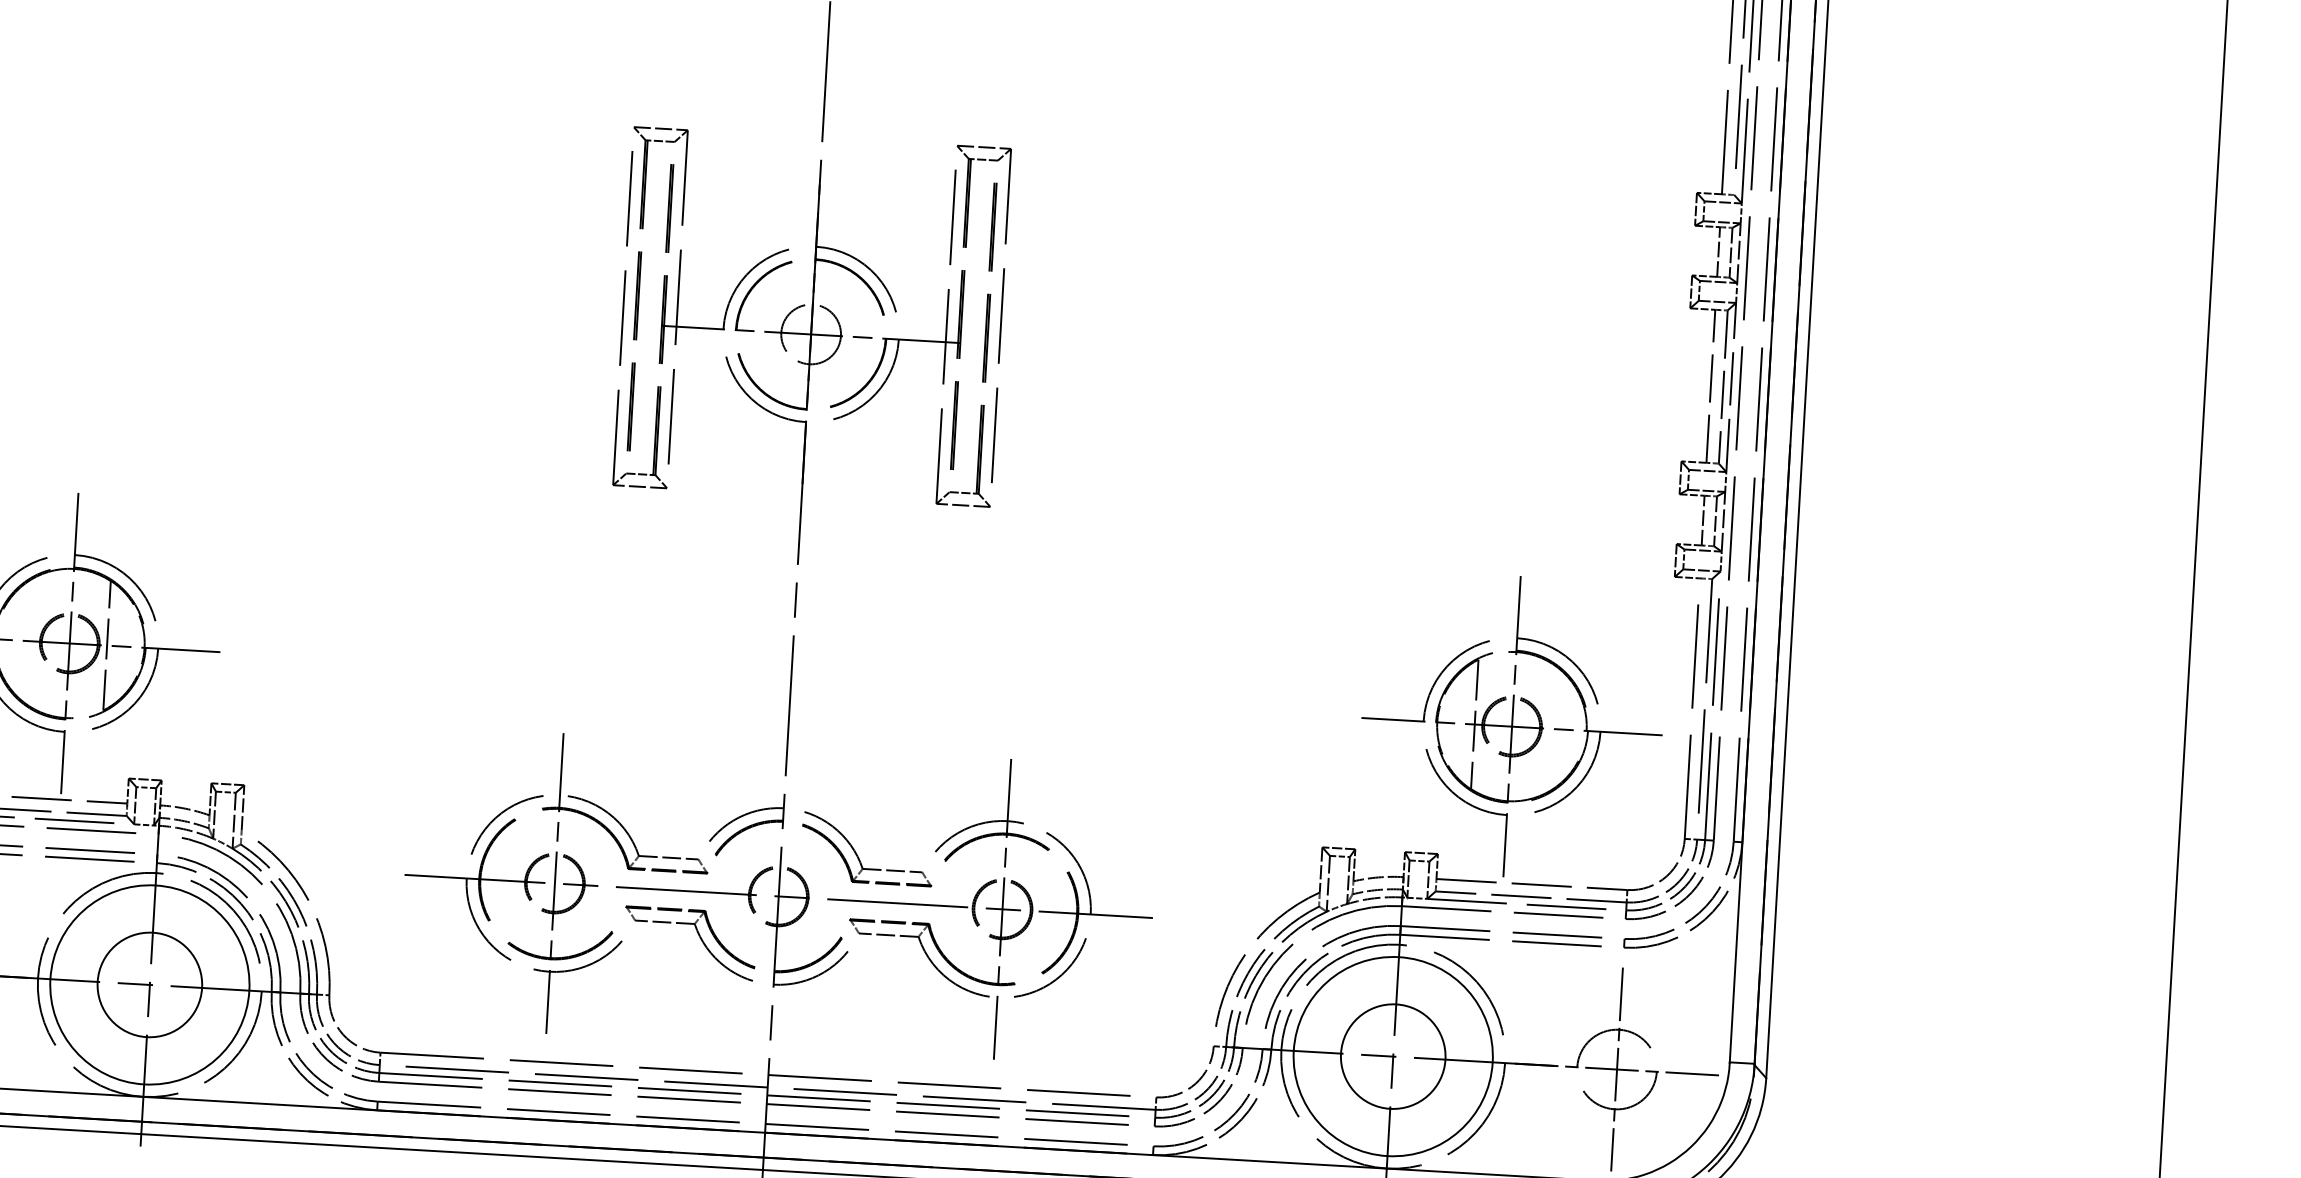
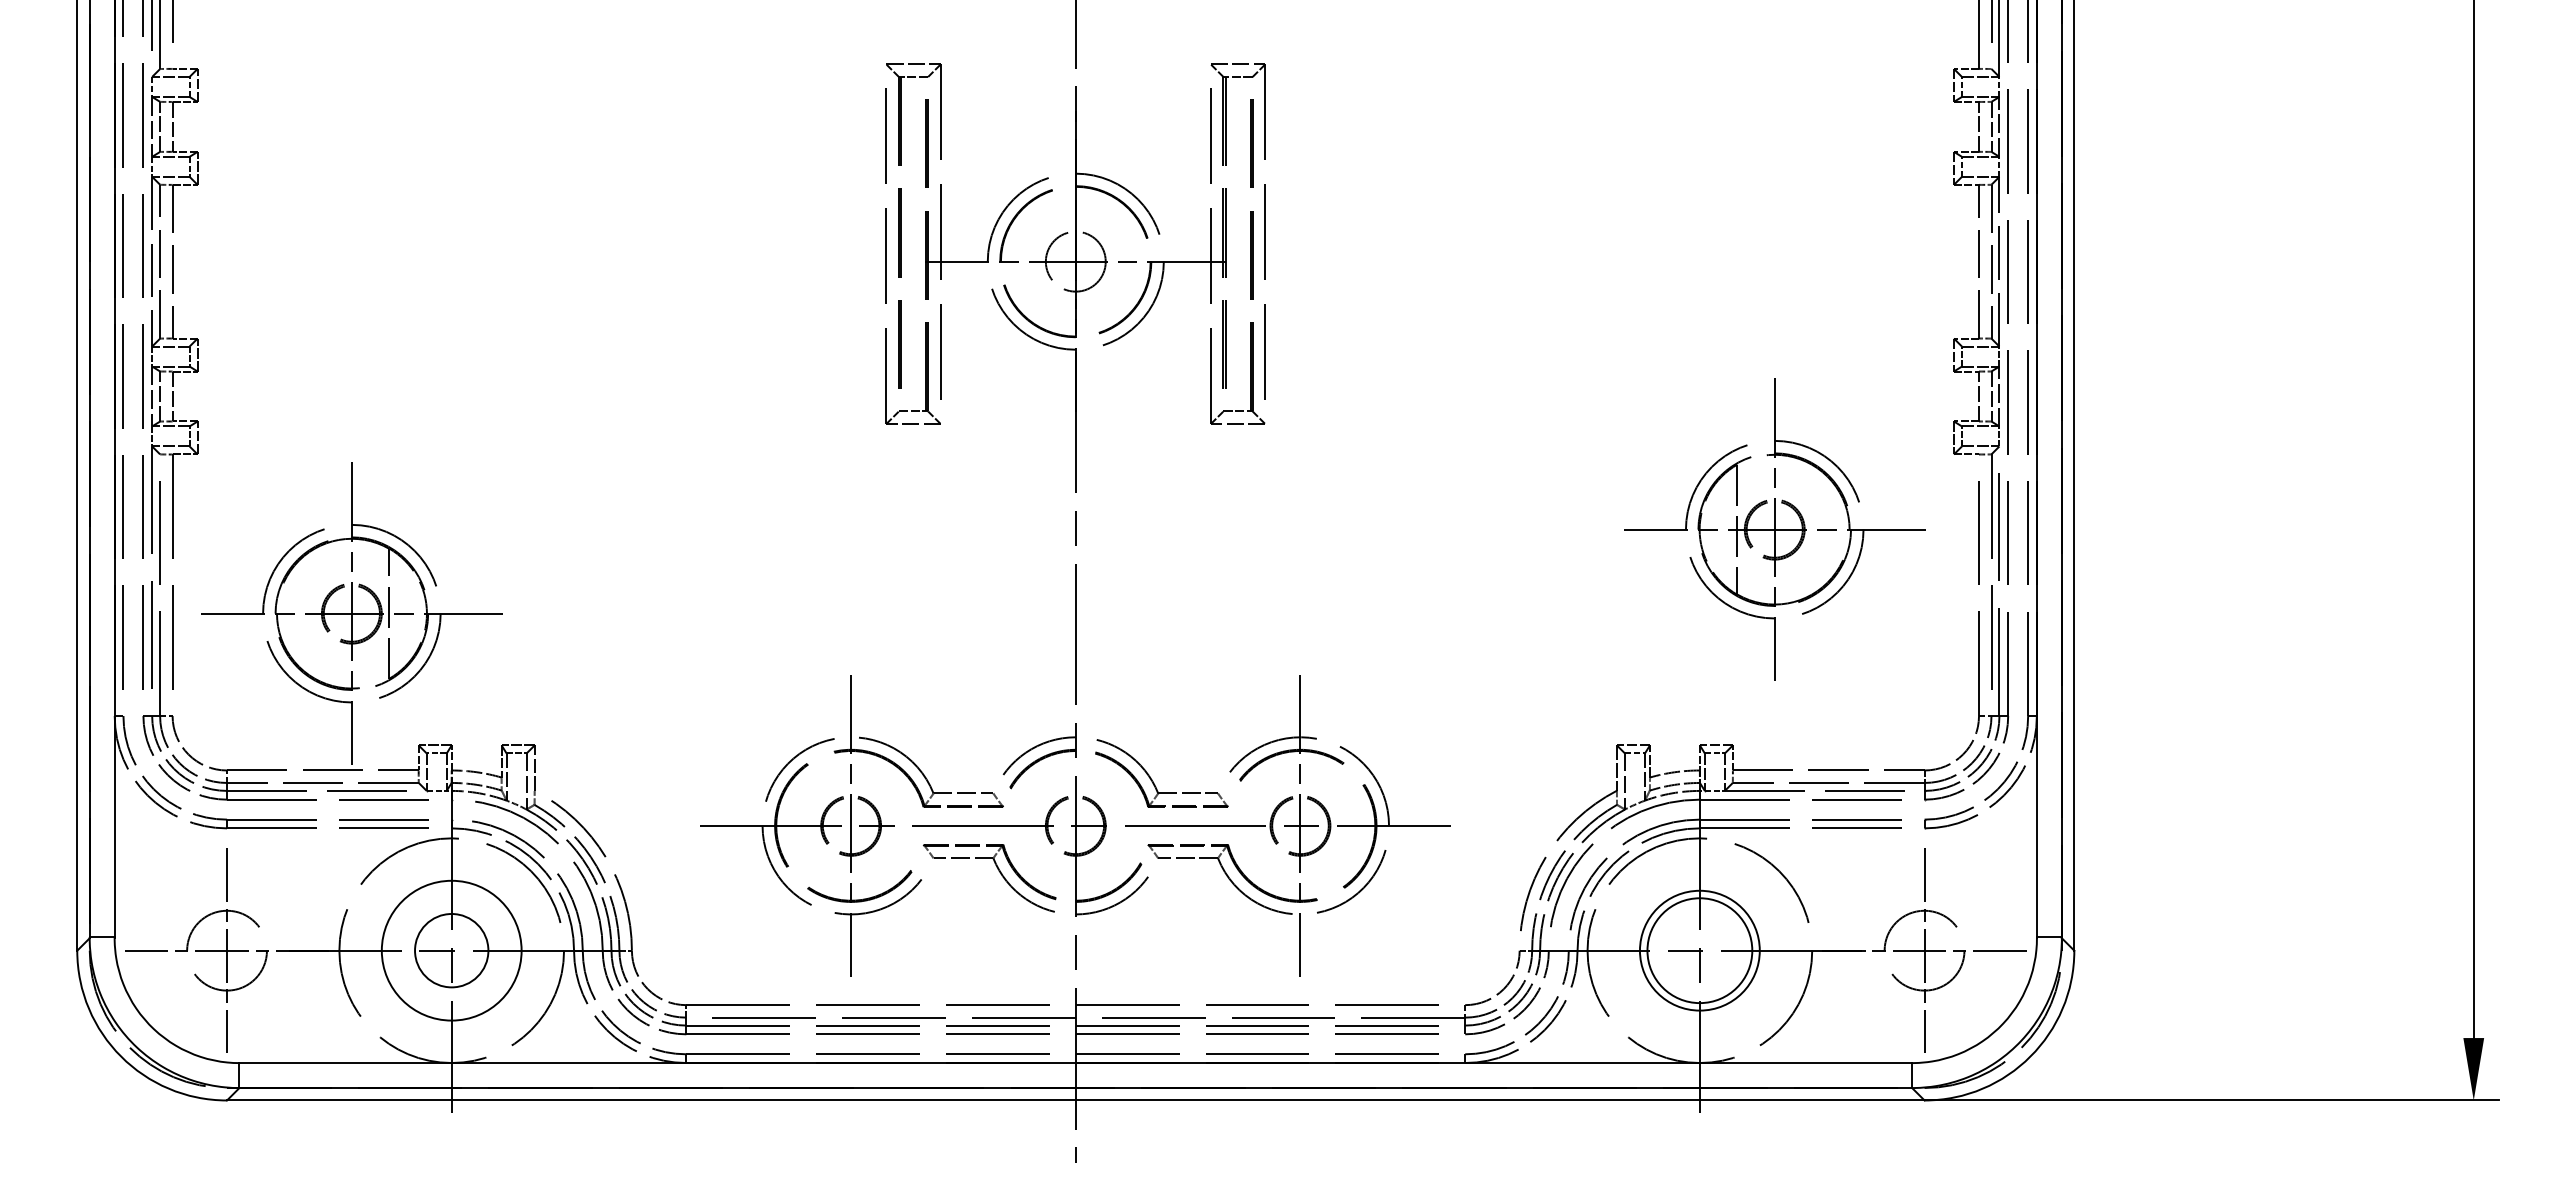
part: (1511, 726) -> (1774, 529), moved
circle: (149, 984) -> (451, 950), size x0.7
circle: (149, 984) -> (451, 950), size x0.7
circle: (1392, 1056) -> (1699, 950), size x0.6

